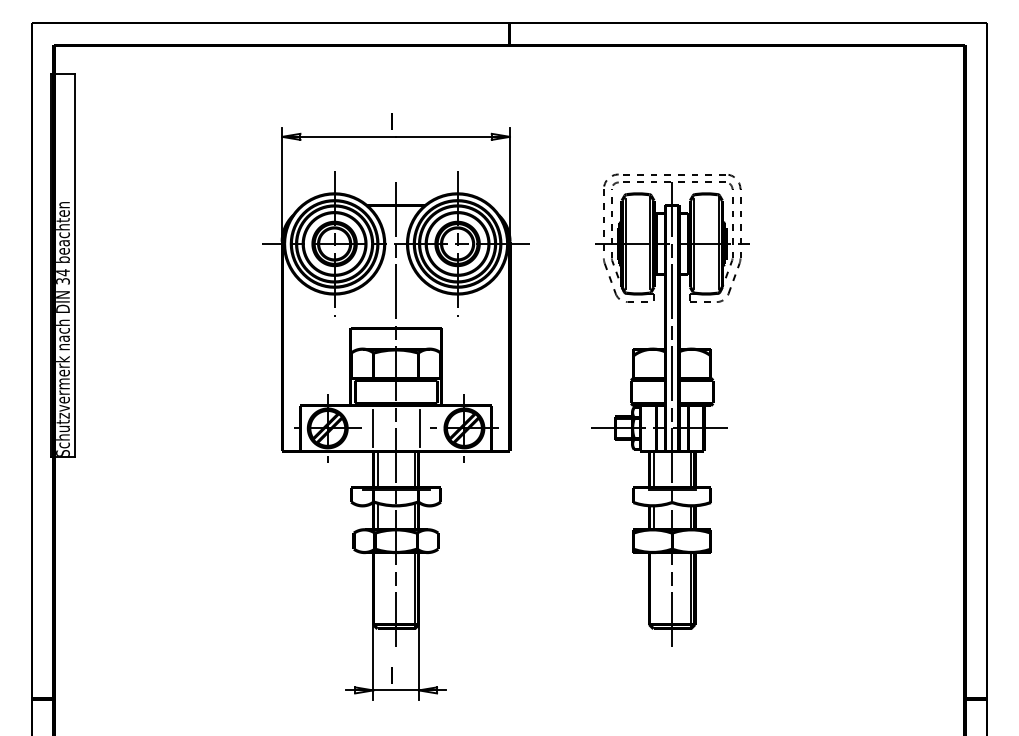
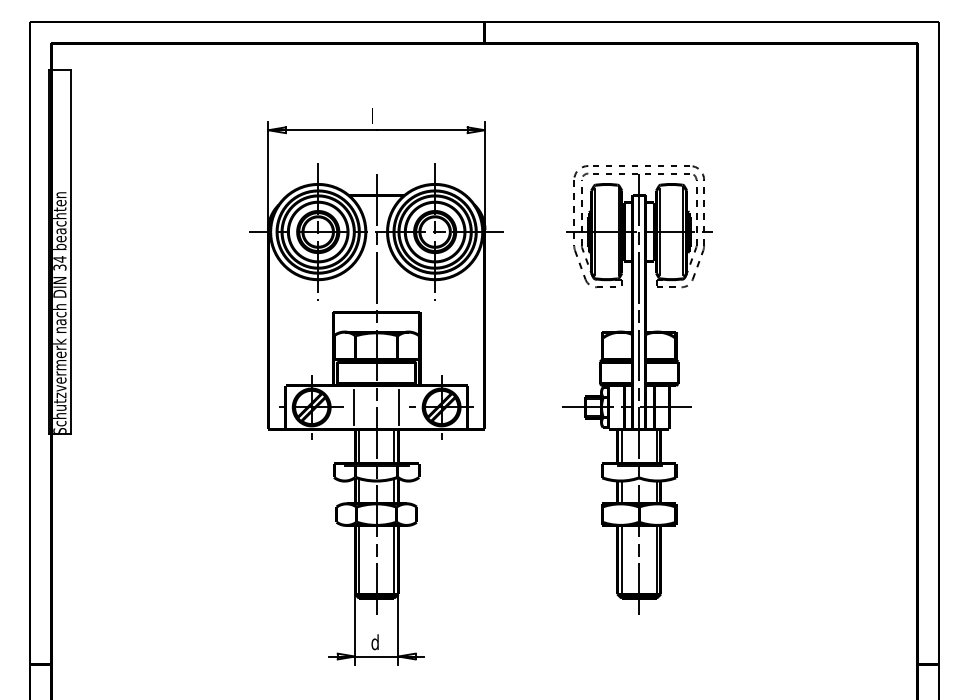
line: (377, 590) -> (358, 561), added
line: (653, 590) -> (621, 561), added
text: (394, 675) -> (375, 642), l -> d

